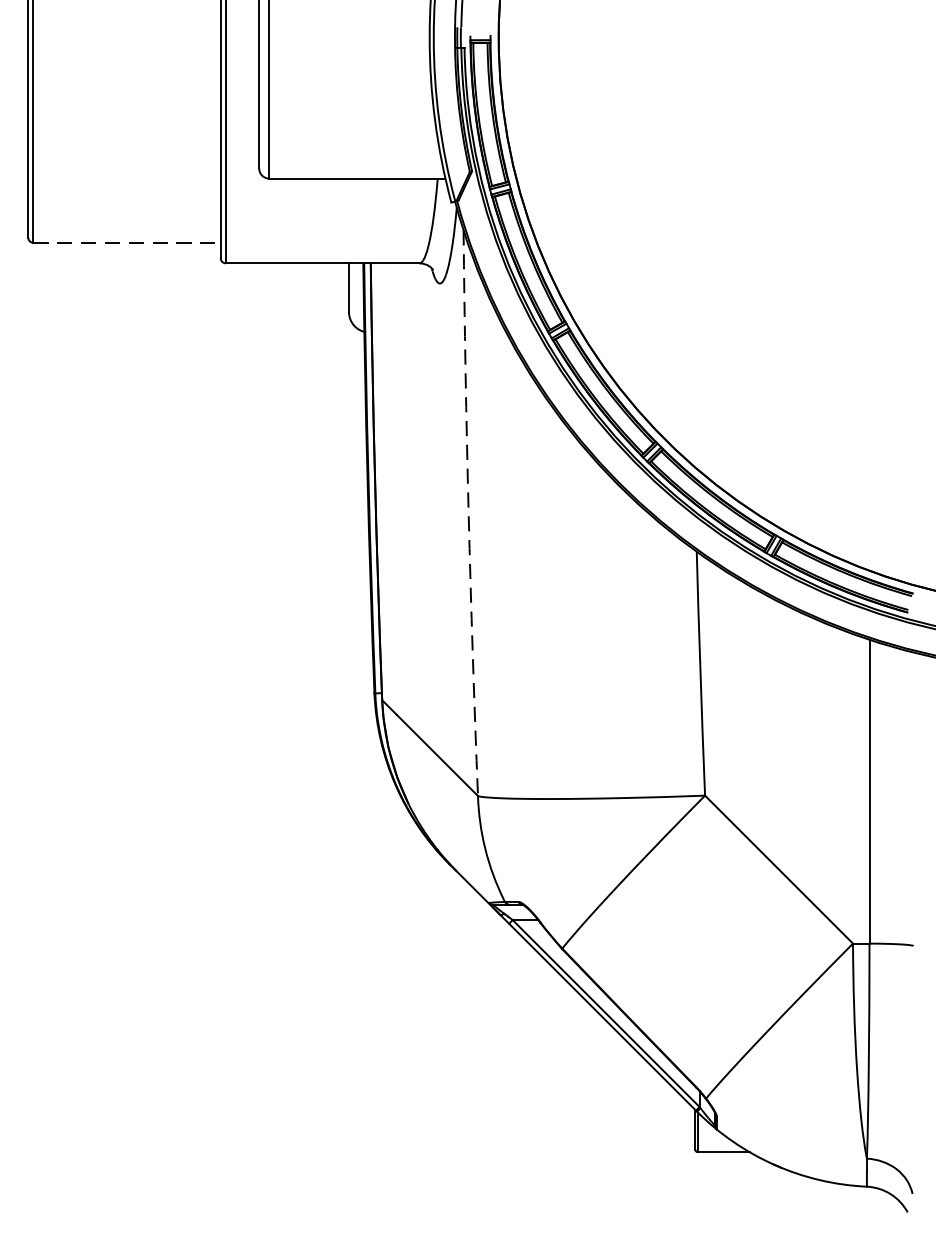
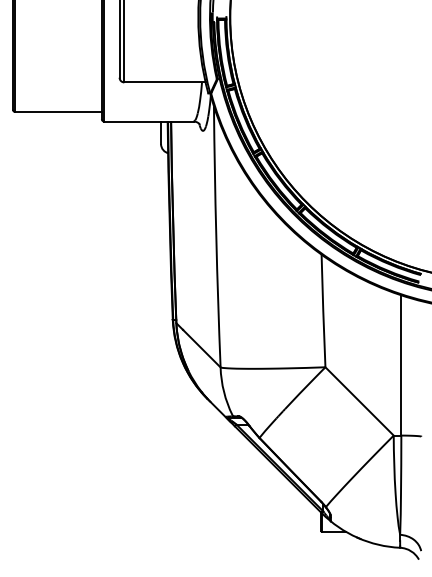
line: (128, 243) -> (59, 112), dashed -> solid
arc: (469, 512) -> (216, 236), dashed -> solid

